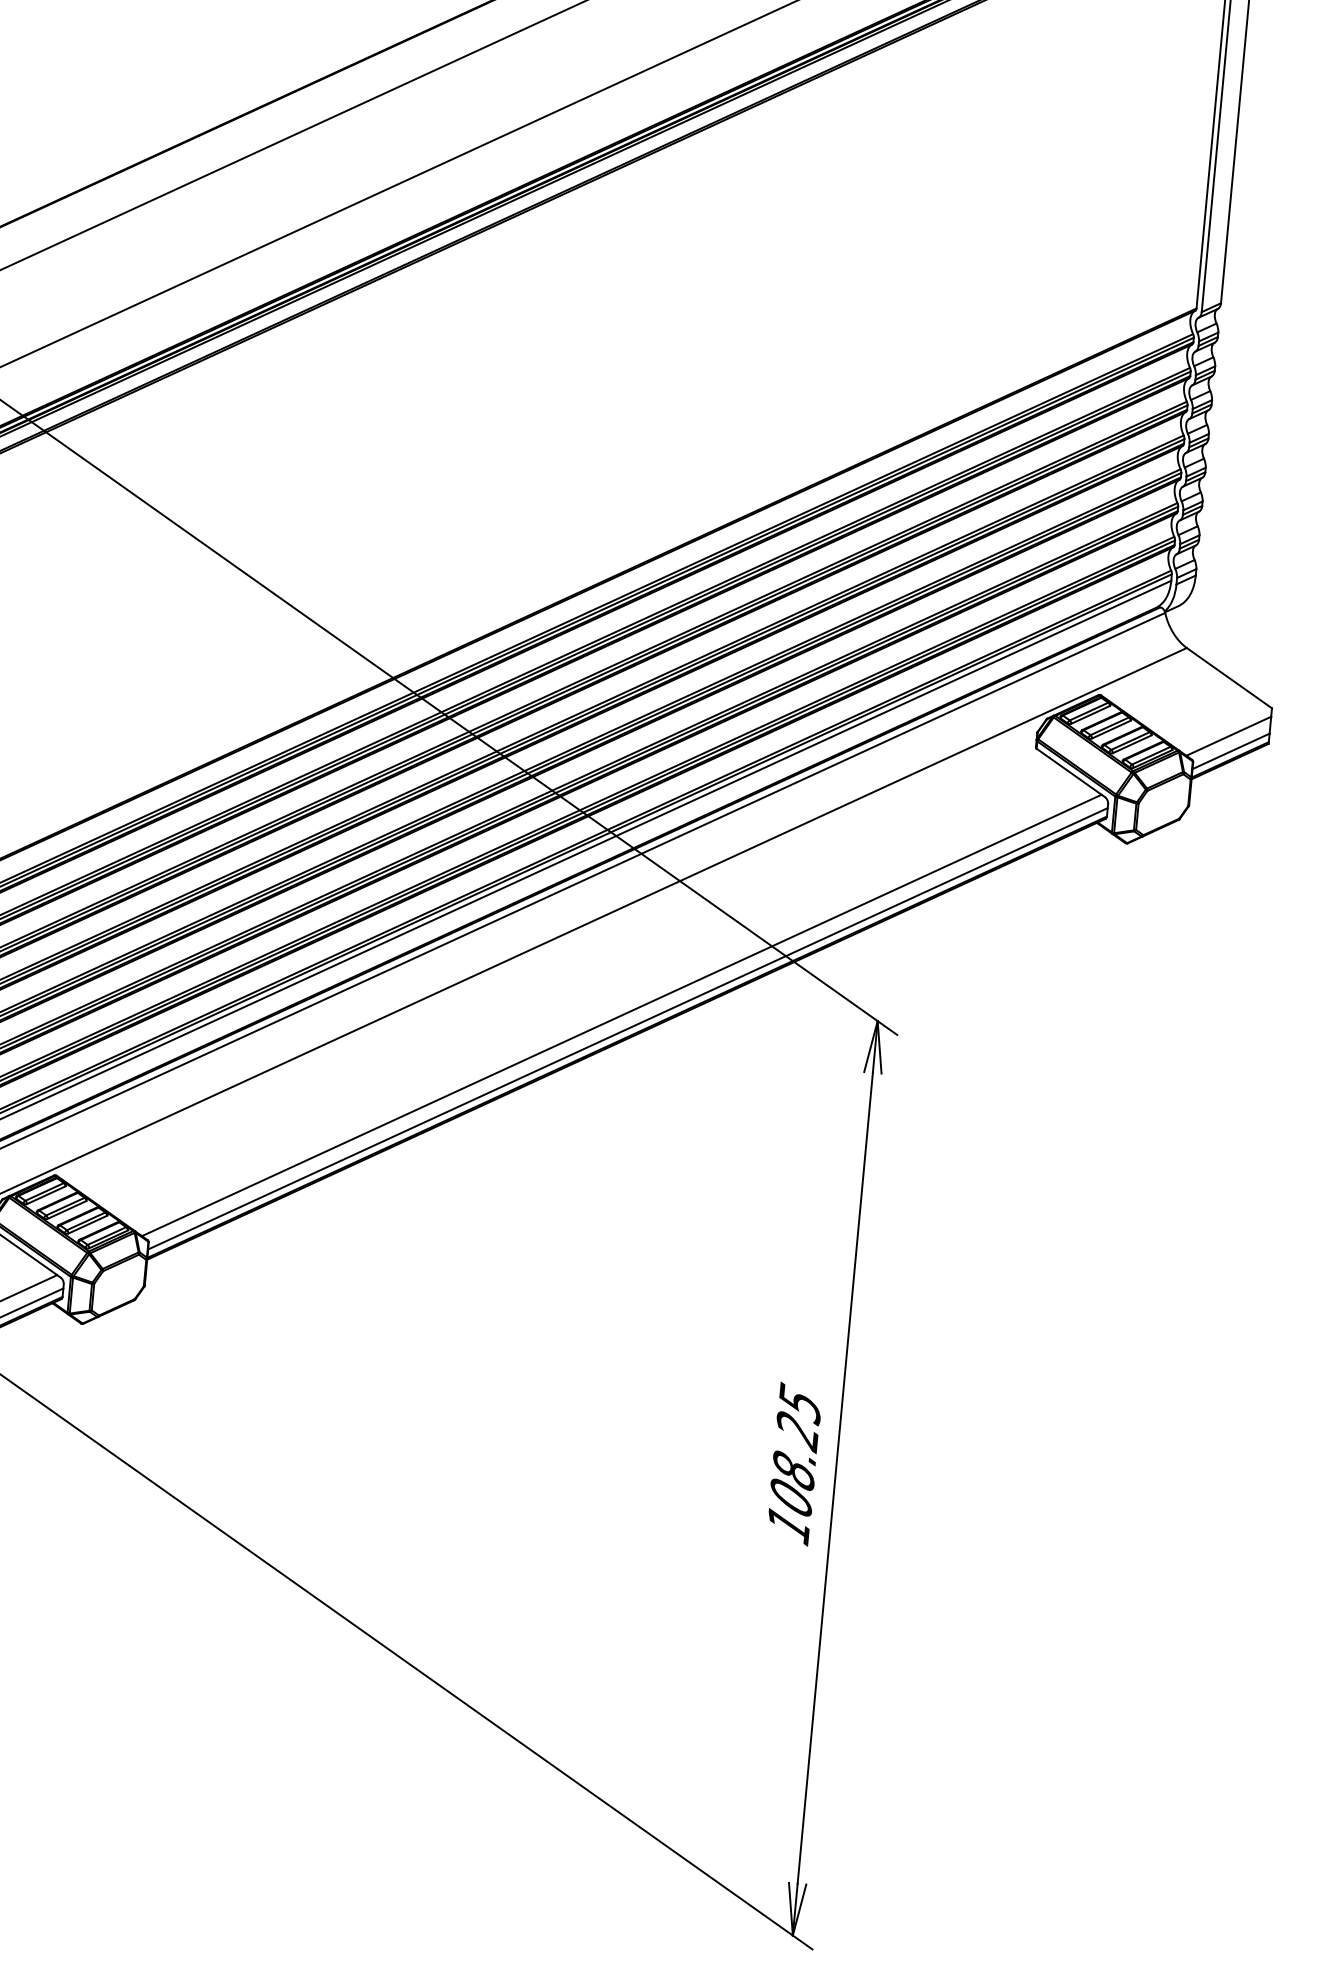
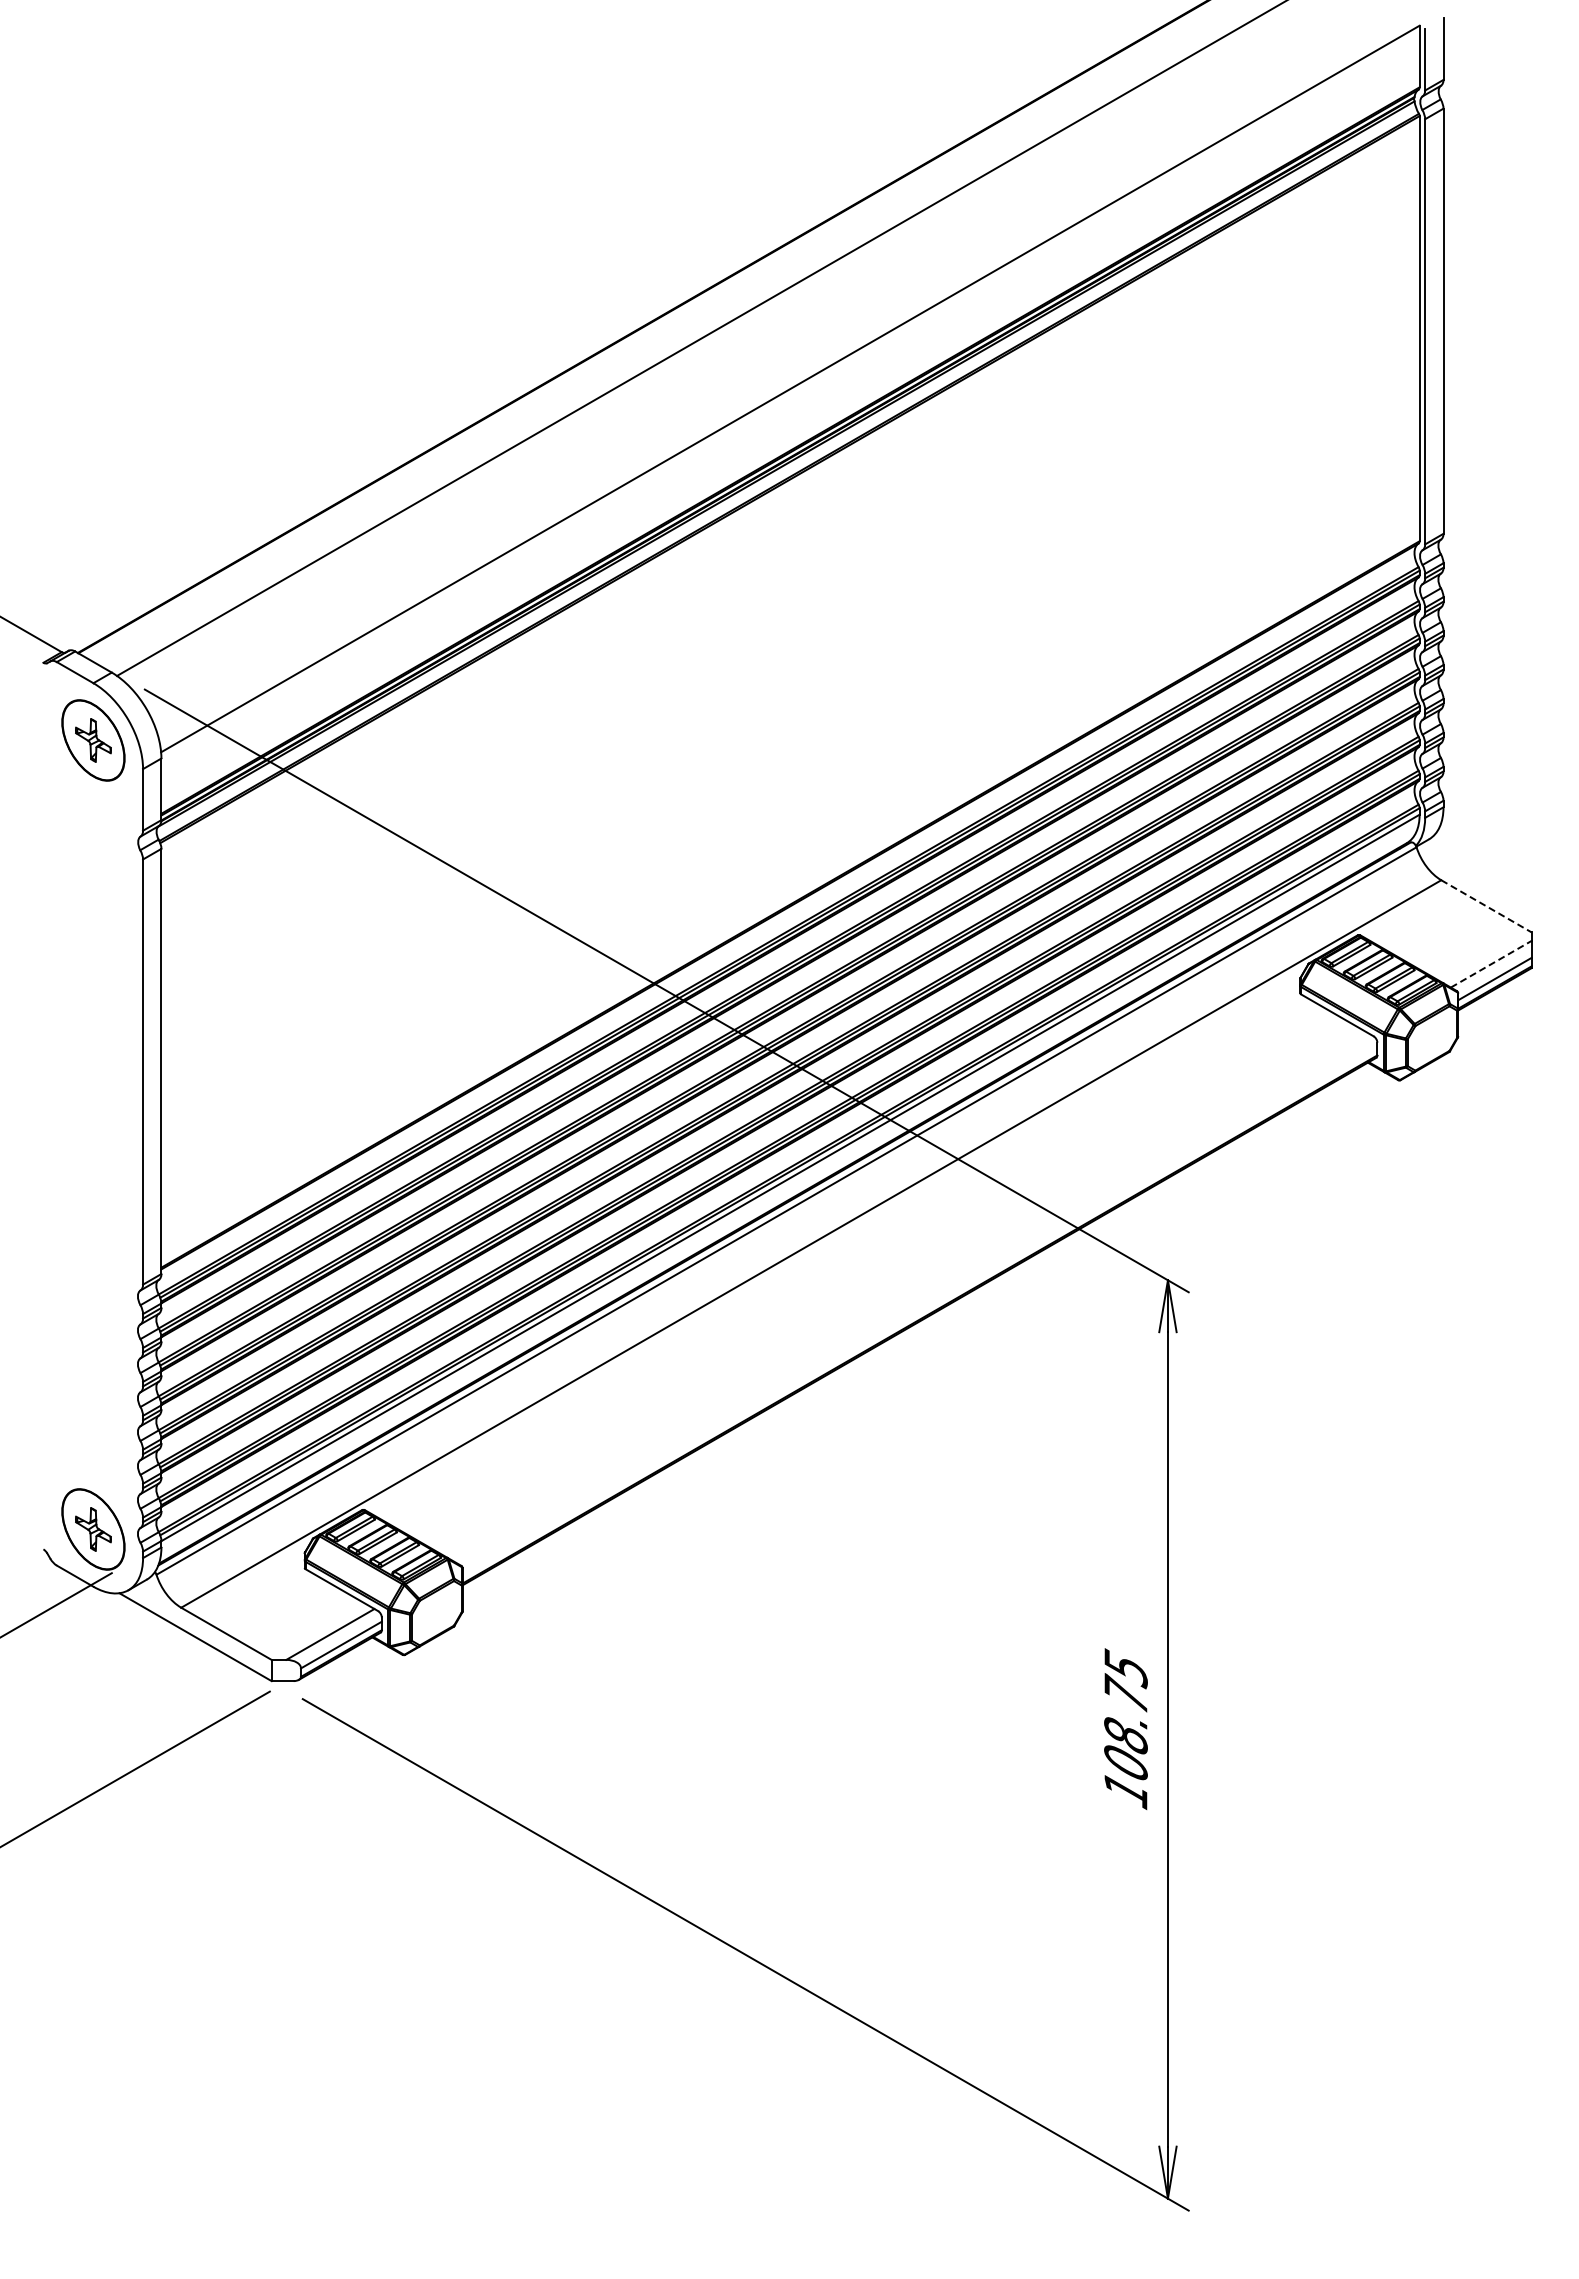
line: (1229, 678) -> (1486, 906), solid -> dashed
line: (1229, 736) -> (1491, 964), solid -> dashed
line: (621, 1015) -> (912, 1298), removed
line: (627, 1028) -> (919, 1310), removed
text: (797, 1430) -> (1125, 1695), 108.25 -> 108.75

